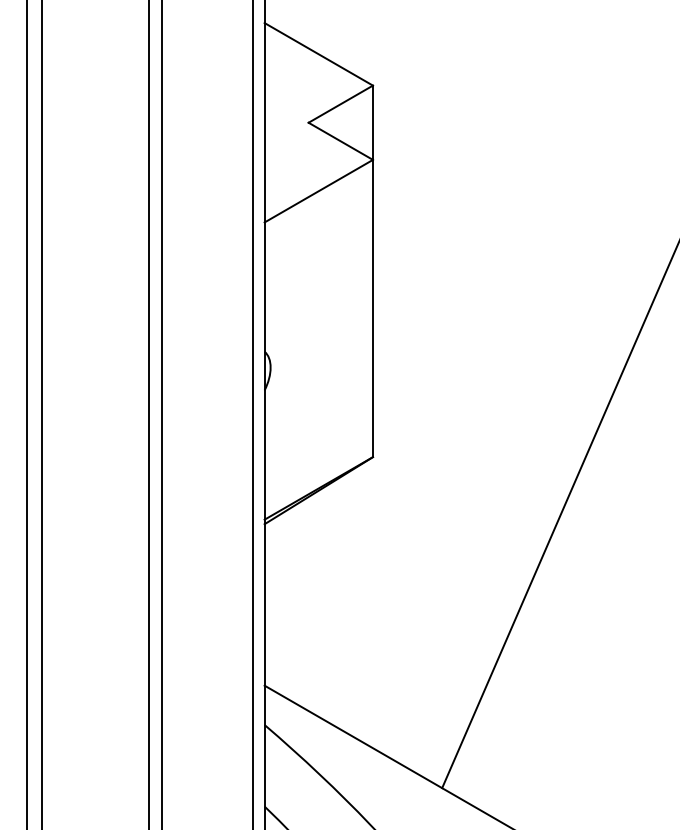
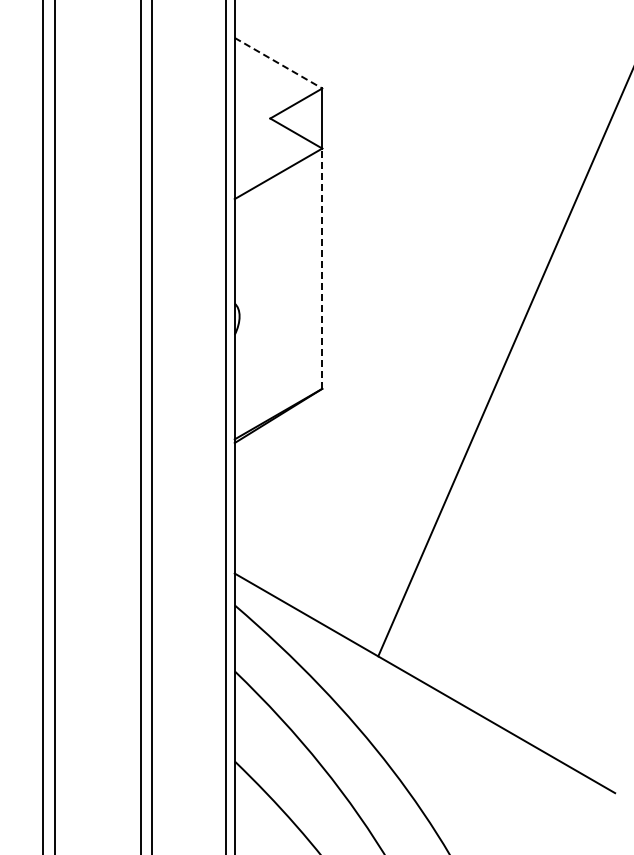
line: (318, 54) -> (278, 63), solid -> dashed
line: (373, 308) -> (322, 268), solid -> dashed

